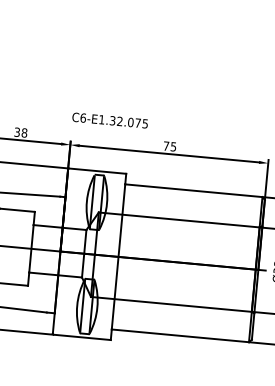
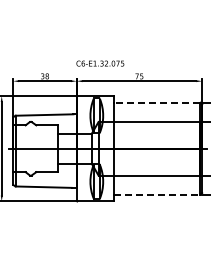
line: (193, 190) -> (156, 102), solid -> dashed
line: (181, 335) -> (157, 194), solid -> dashed

